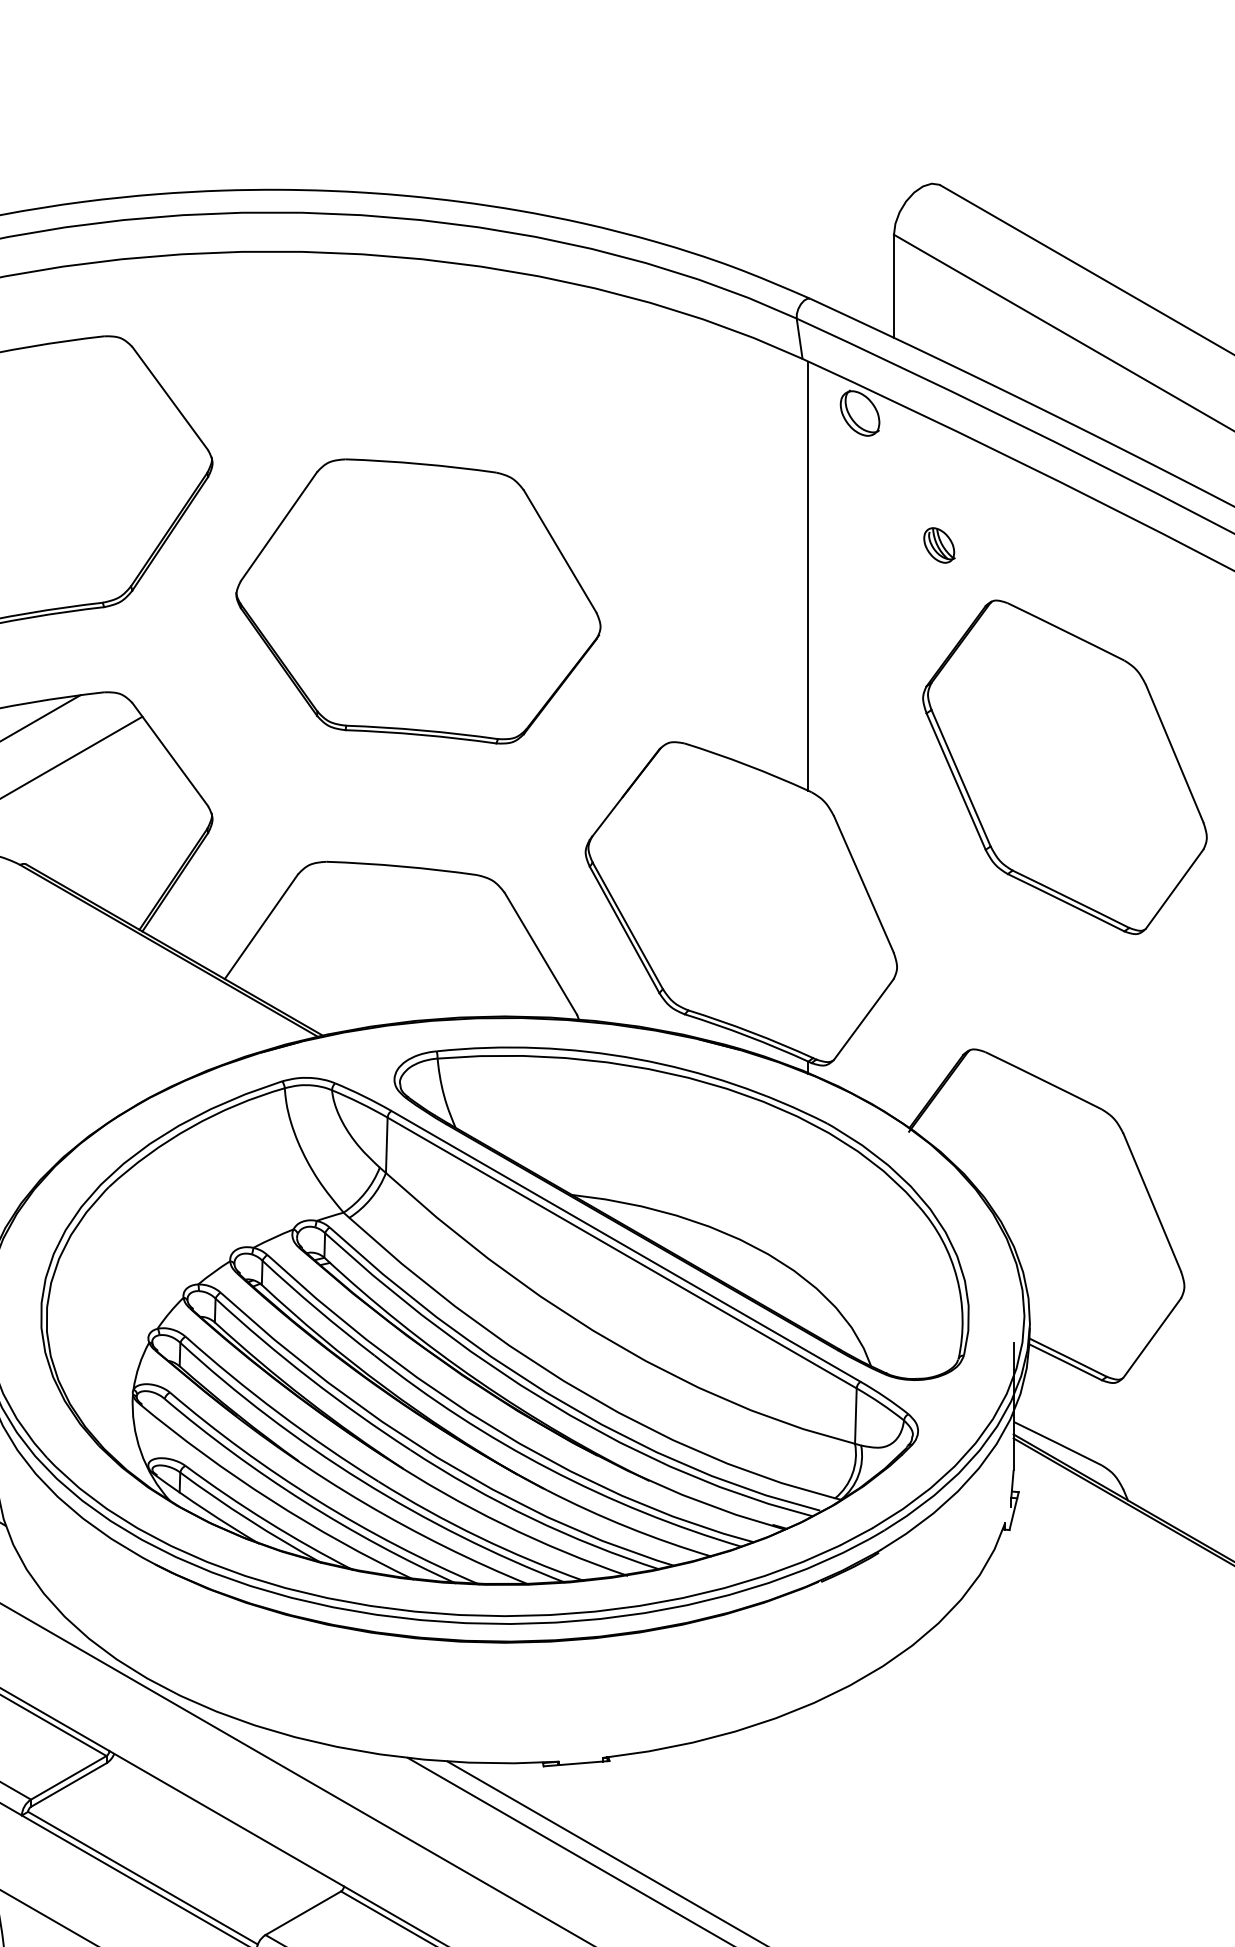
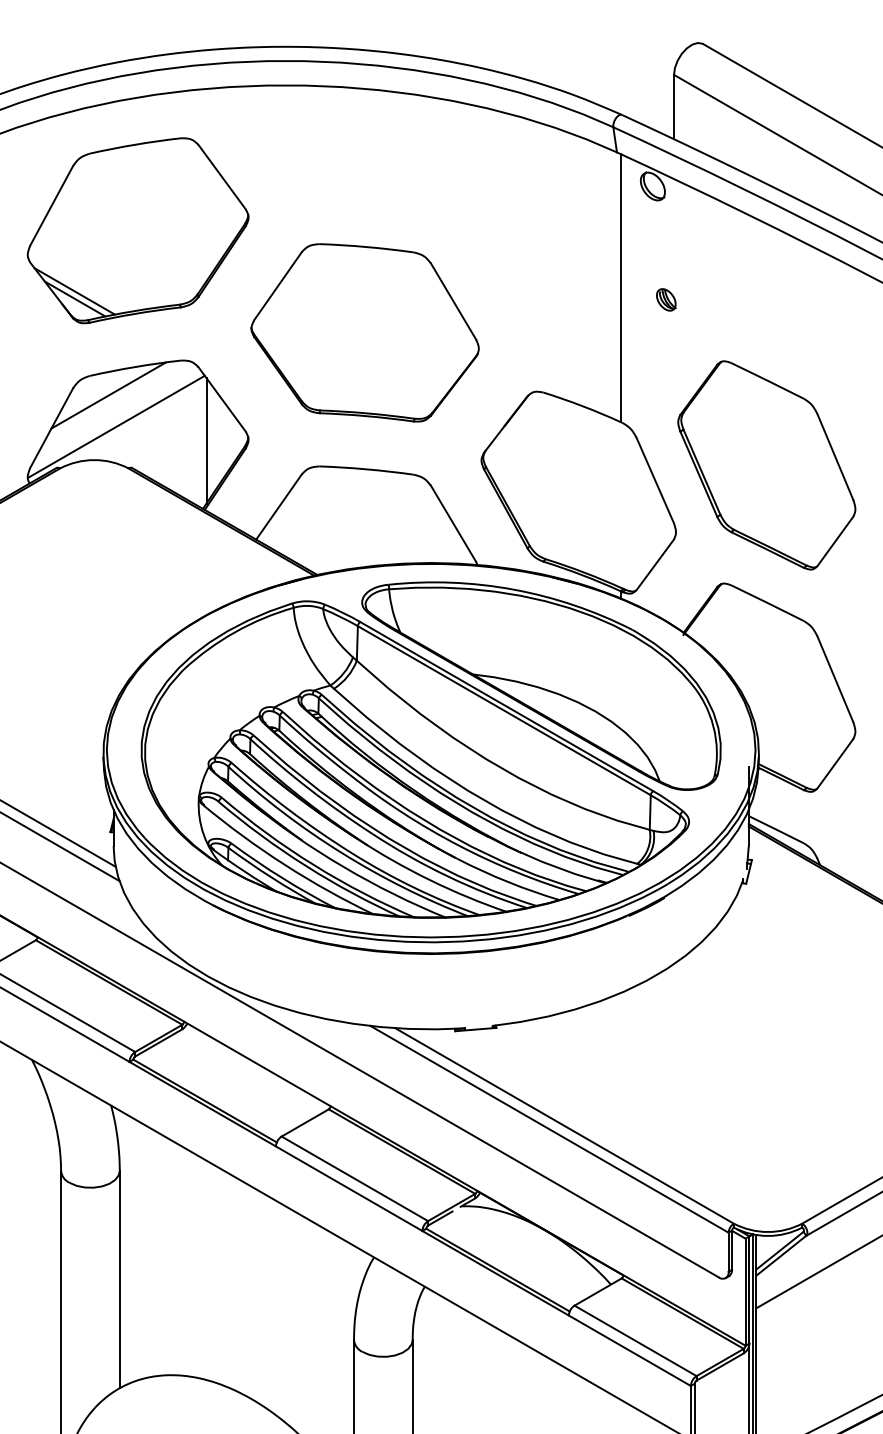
part: (939, 544) -> (666, 299), moved
part: (417, 600) -> (364, 332), moved
part: (1064, 767) -> (766, 465), moved
line: (145, 820) -> (206, 440), added

